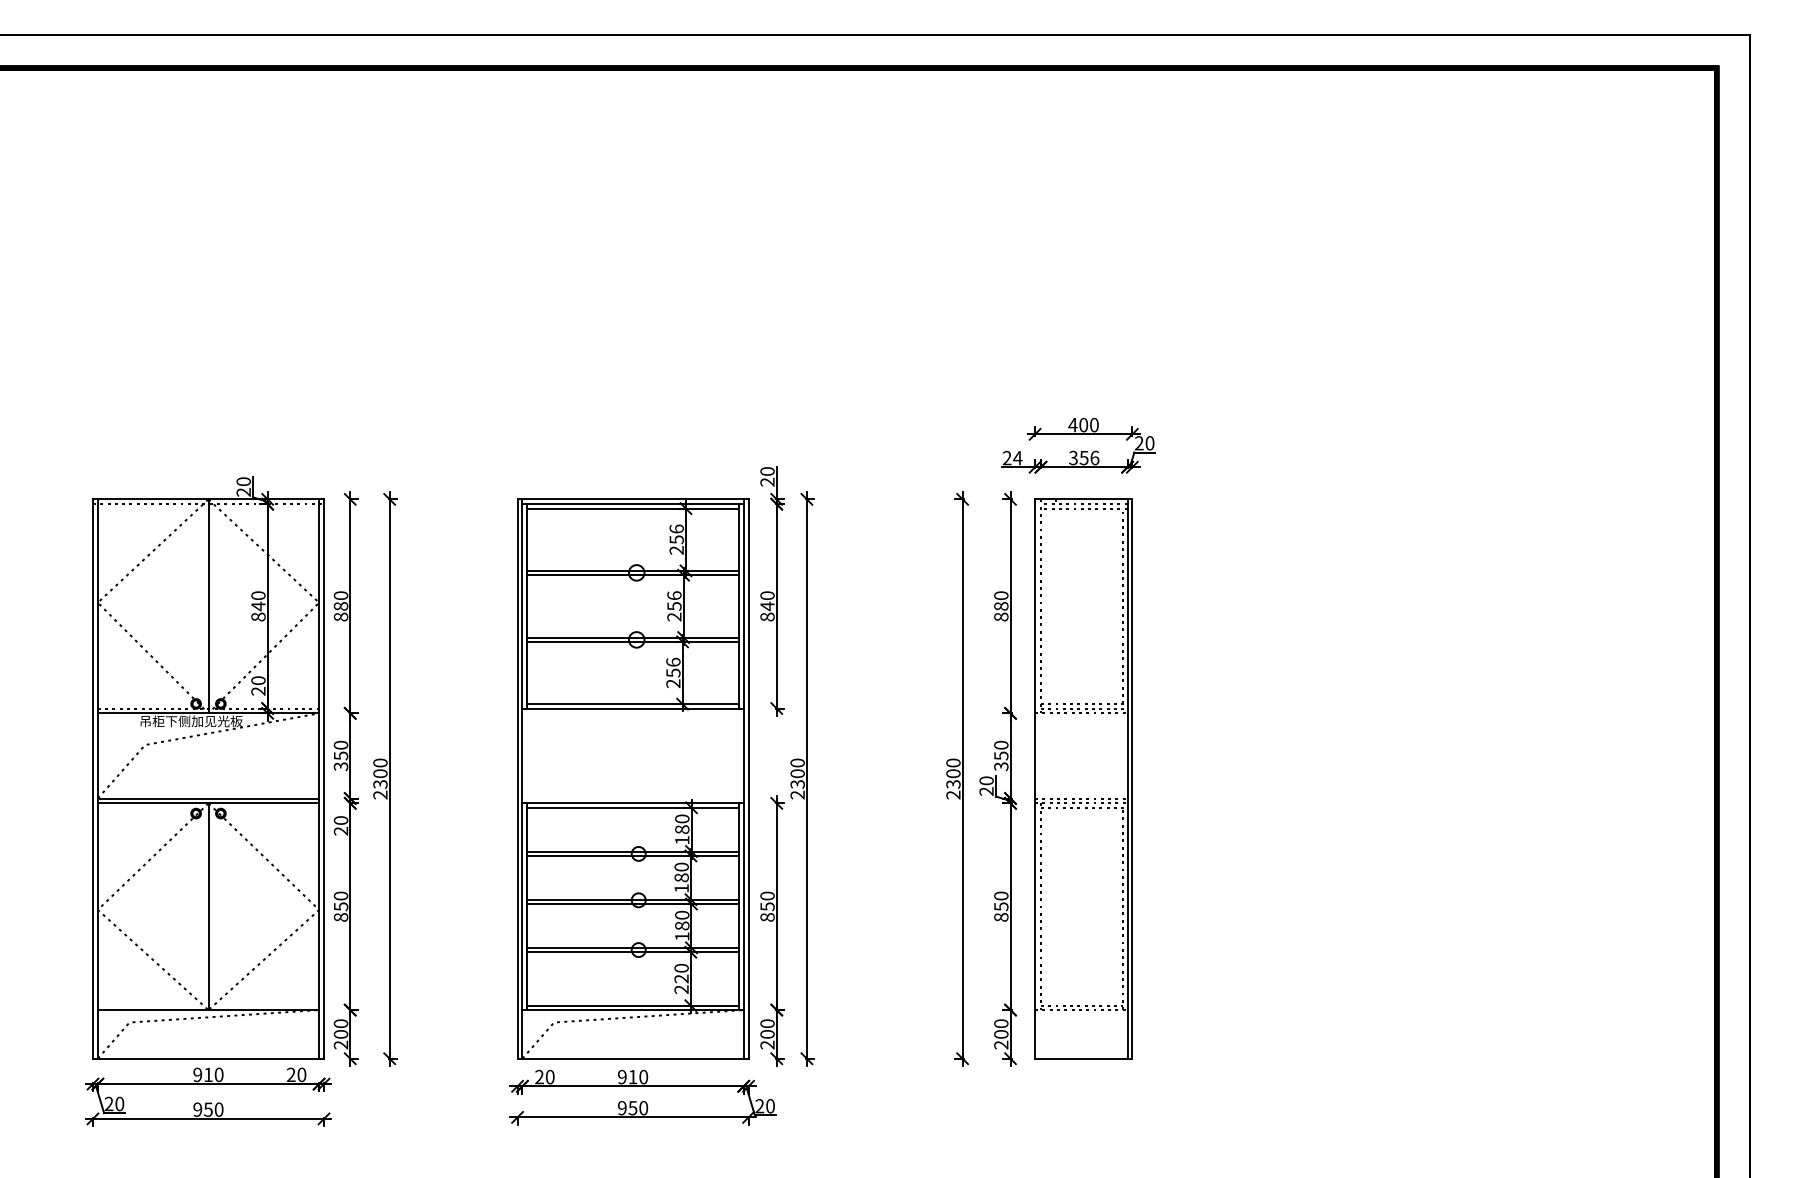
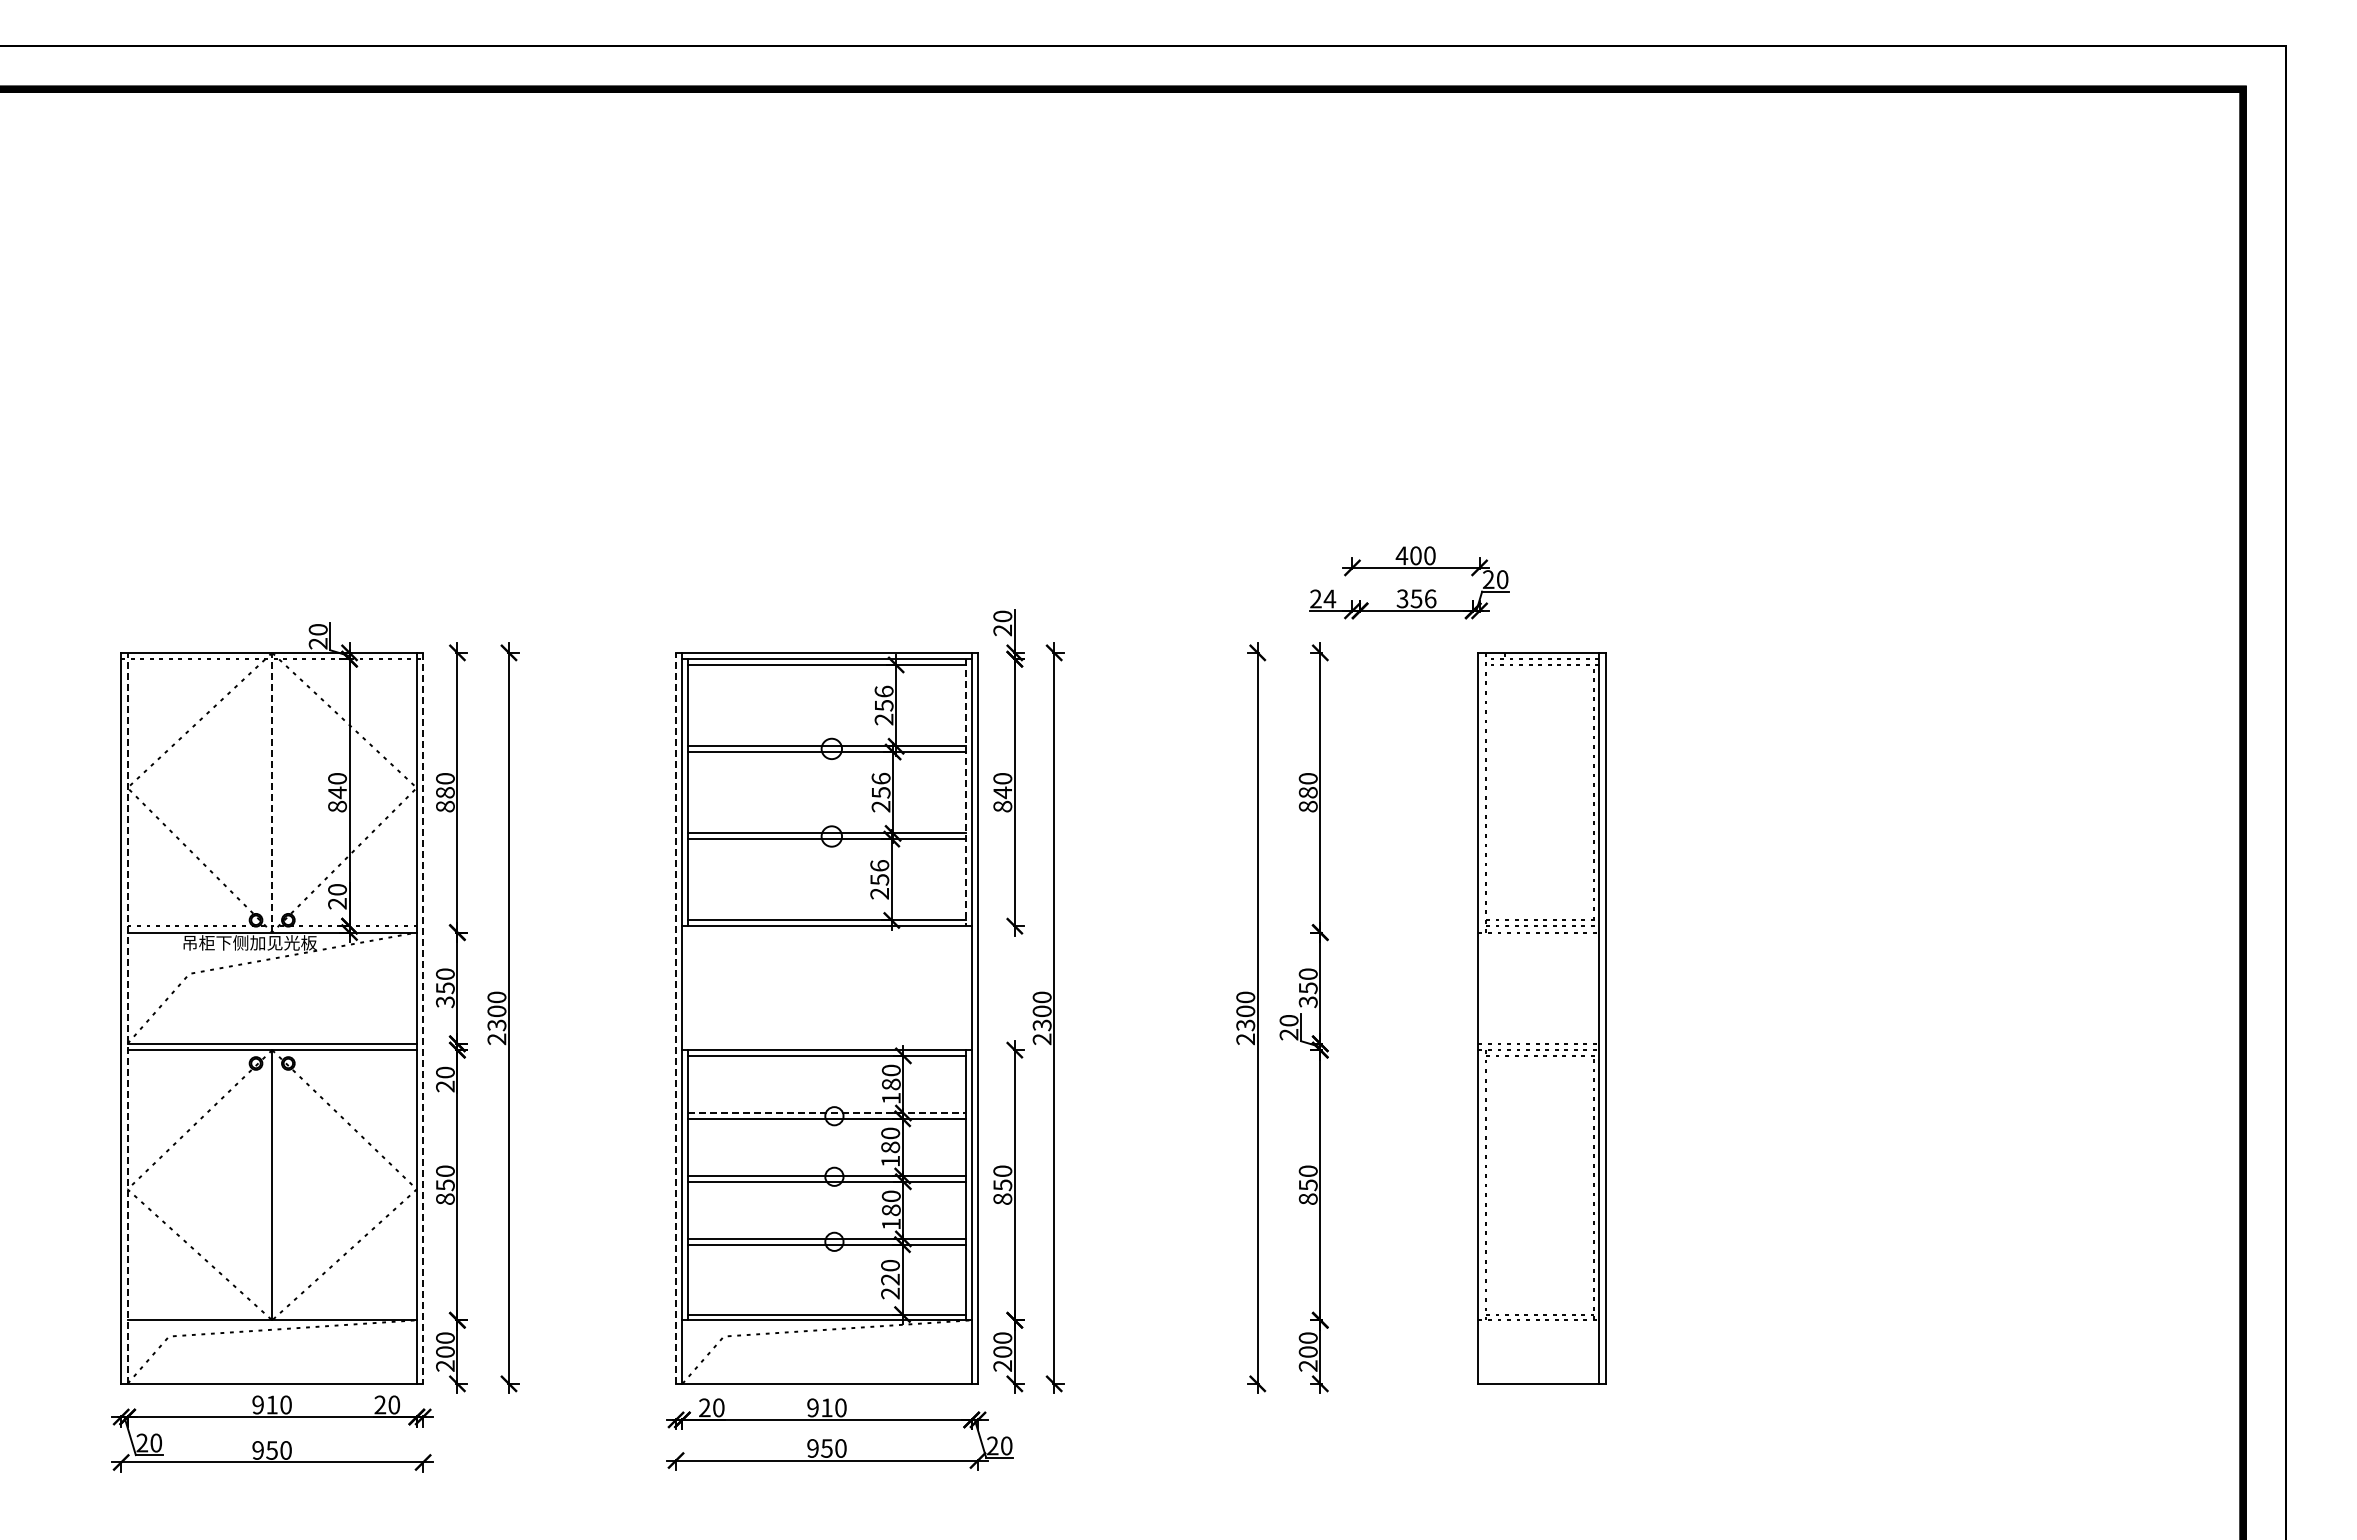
line: (208, 606) -> (272, 792), solid -> dashed
line: (739, 606) -> (965, 793), solid -> dashed
line: (97, 778) -> (127, 1017), solid -> dashed
line: (517, 778) -> (676, 1017), solid -> dashed
line: (324, 779) -> (423, 1018), solid -> dashed
part: (1083, 779) -> (1541, 1018), moved
line: (633, 851) -> (827, 1113), solid -> dashed

